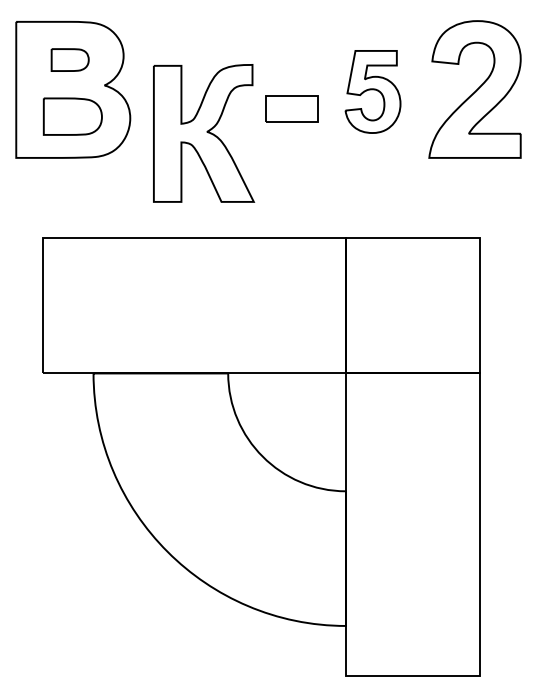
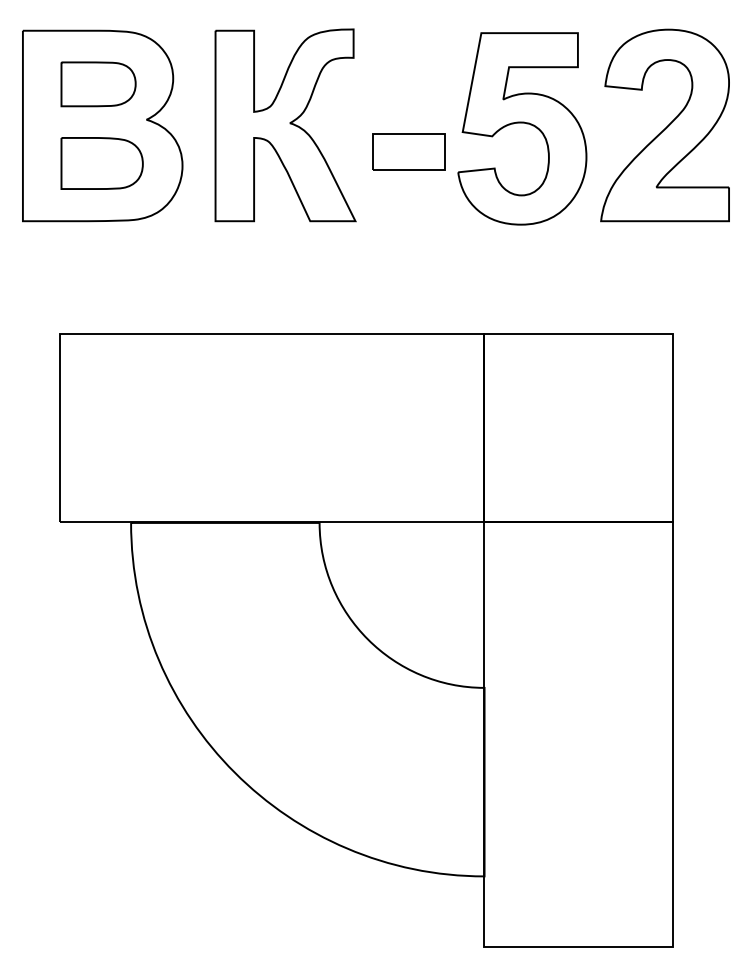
part: (69, 59) -> (97, 83), size x1.43
part: (372, 91) -> (521, 128), size x1.67
part: (204, 133) -> (286, 125), moved

